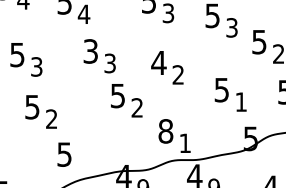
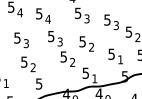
text: (91, 49) -> (51, 35), 3 -> 5
text: (158, 62) -> (82, 41), 4 -> 5
text: (165, 129) -> (85, 72), 8 -> 5

